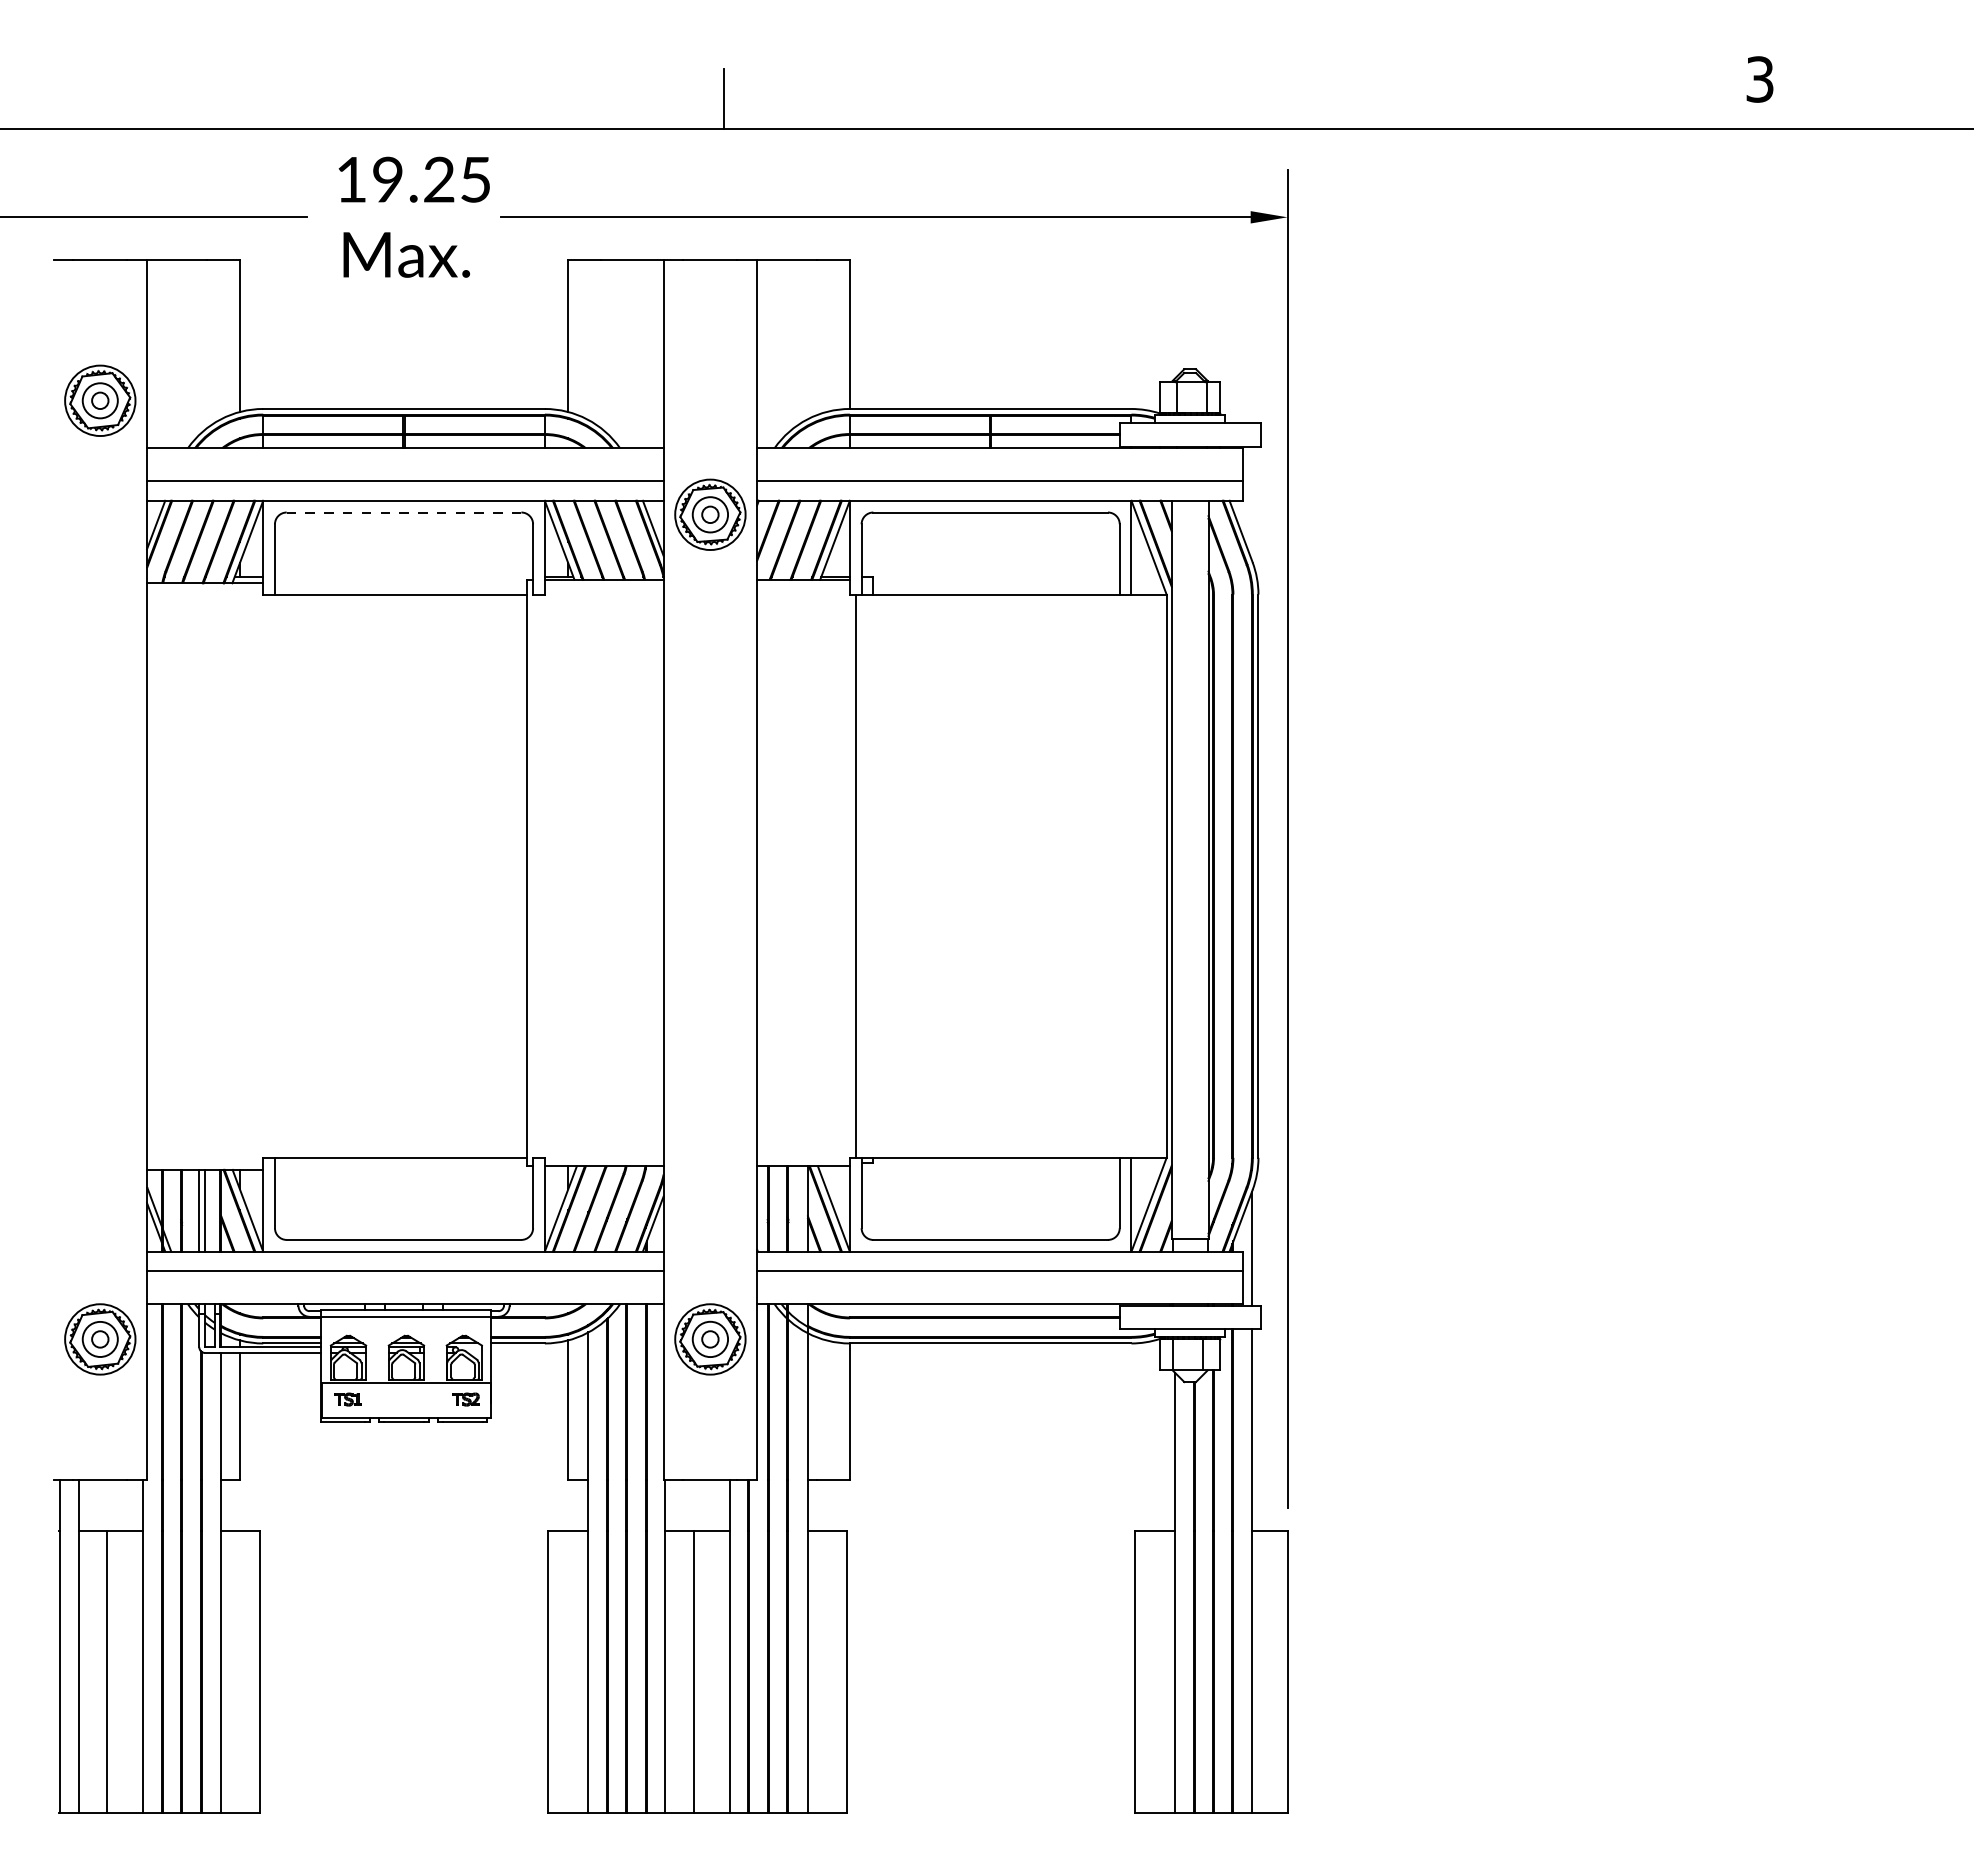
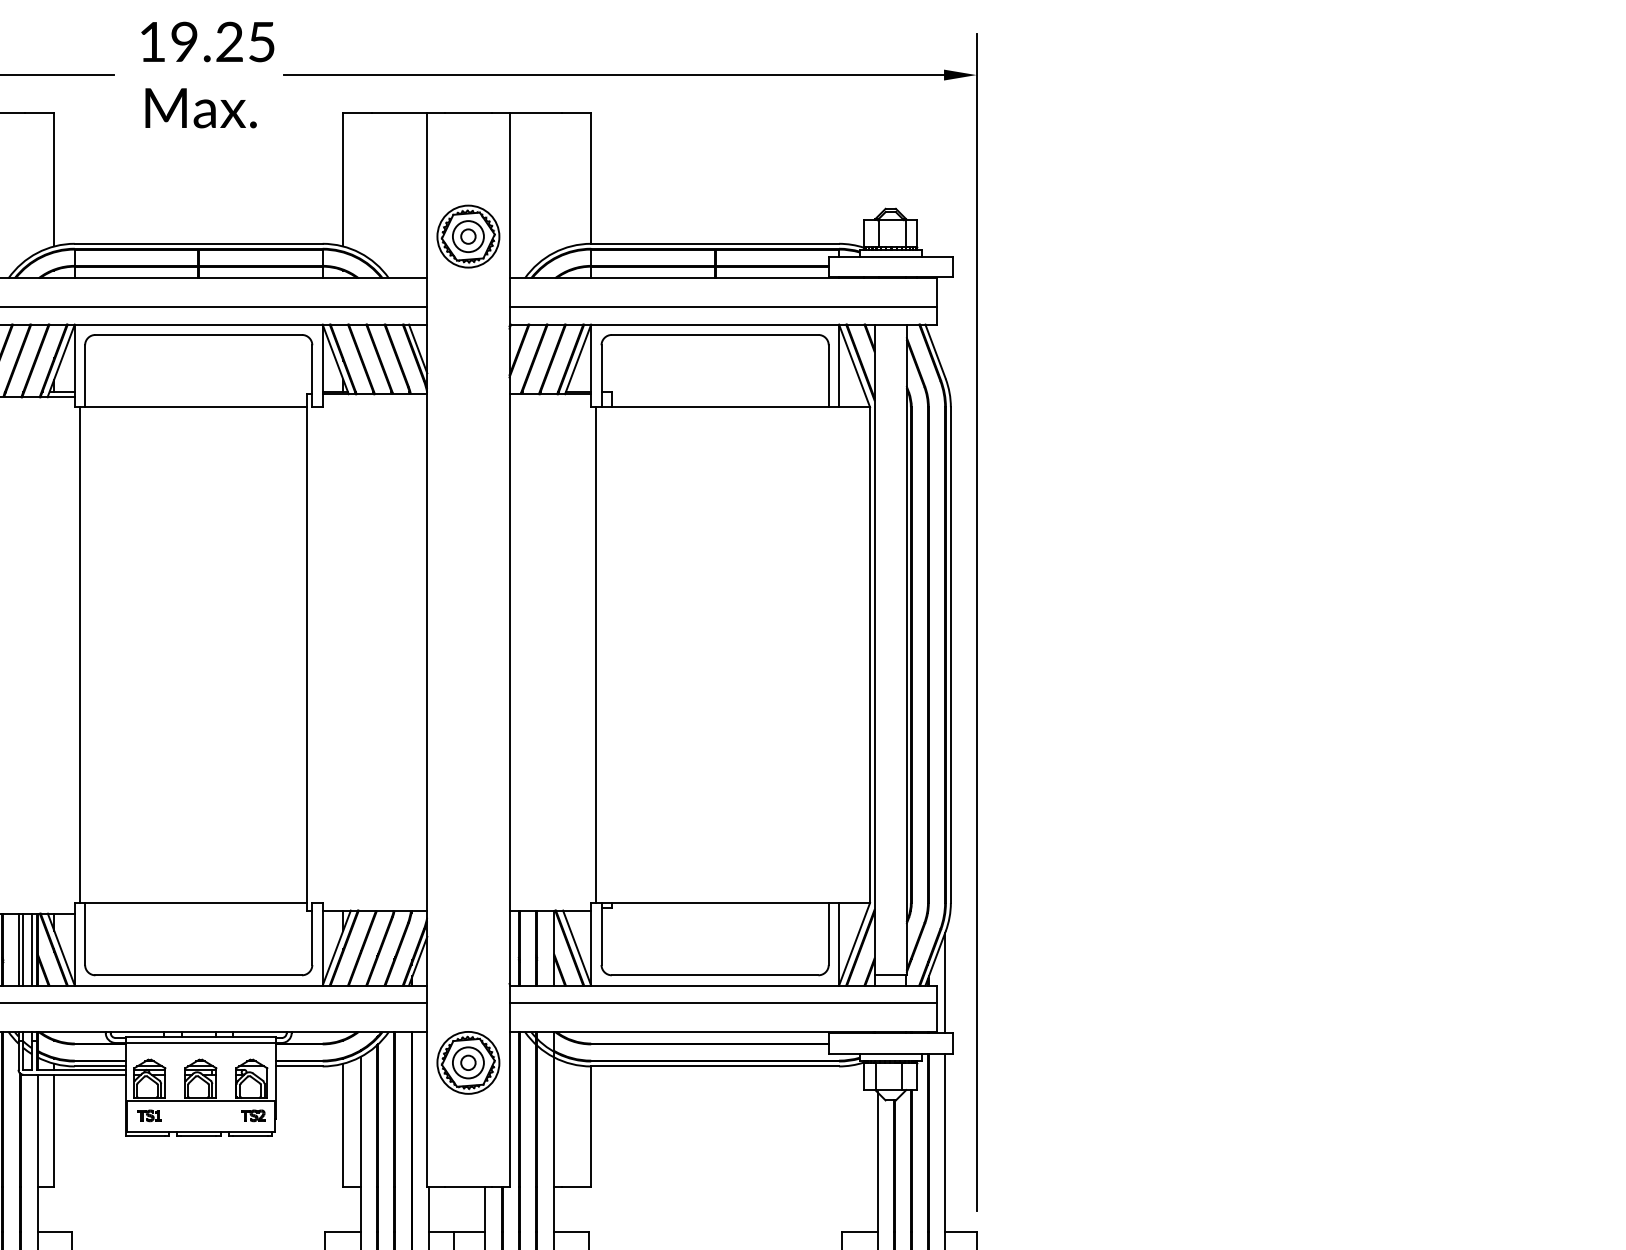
line: (403, 512) -> (198, 334), dashed -> solid
part: (710, 514) -> (468, 236), moved
line: (269, 875) -> (80, 654), added
line: (214, 1210) -> (31, 949), added

